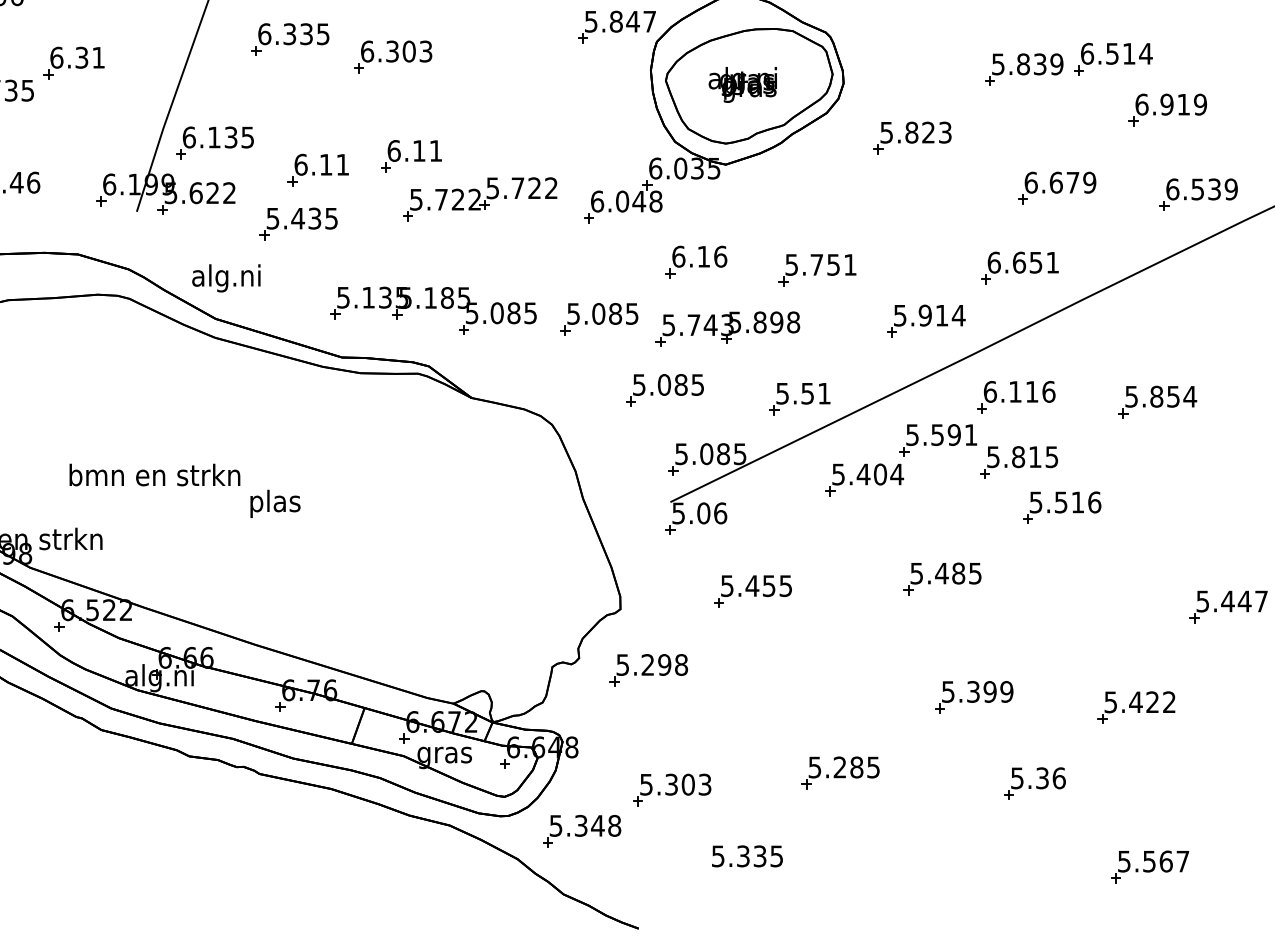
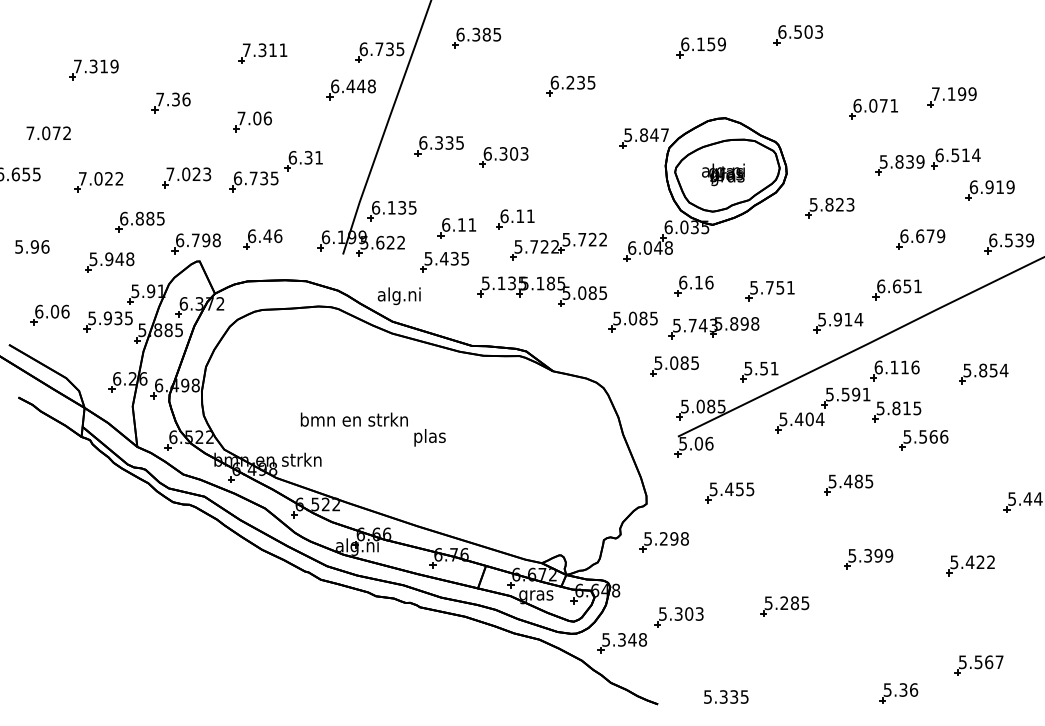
part: (432, 310) -> (541, 291), moved
text: (1077, 501) -> (933, 436), 5.516 -> 5.566
part: (1034, 783) -> (898, 693), moved
text: (747, 855) -> (726, 696), moved

